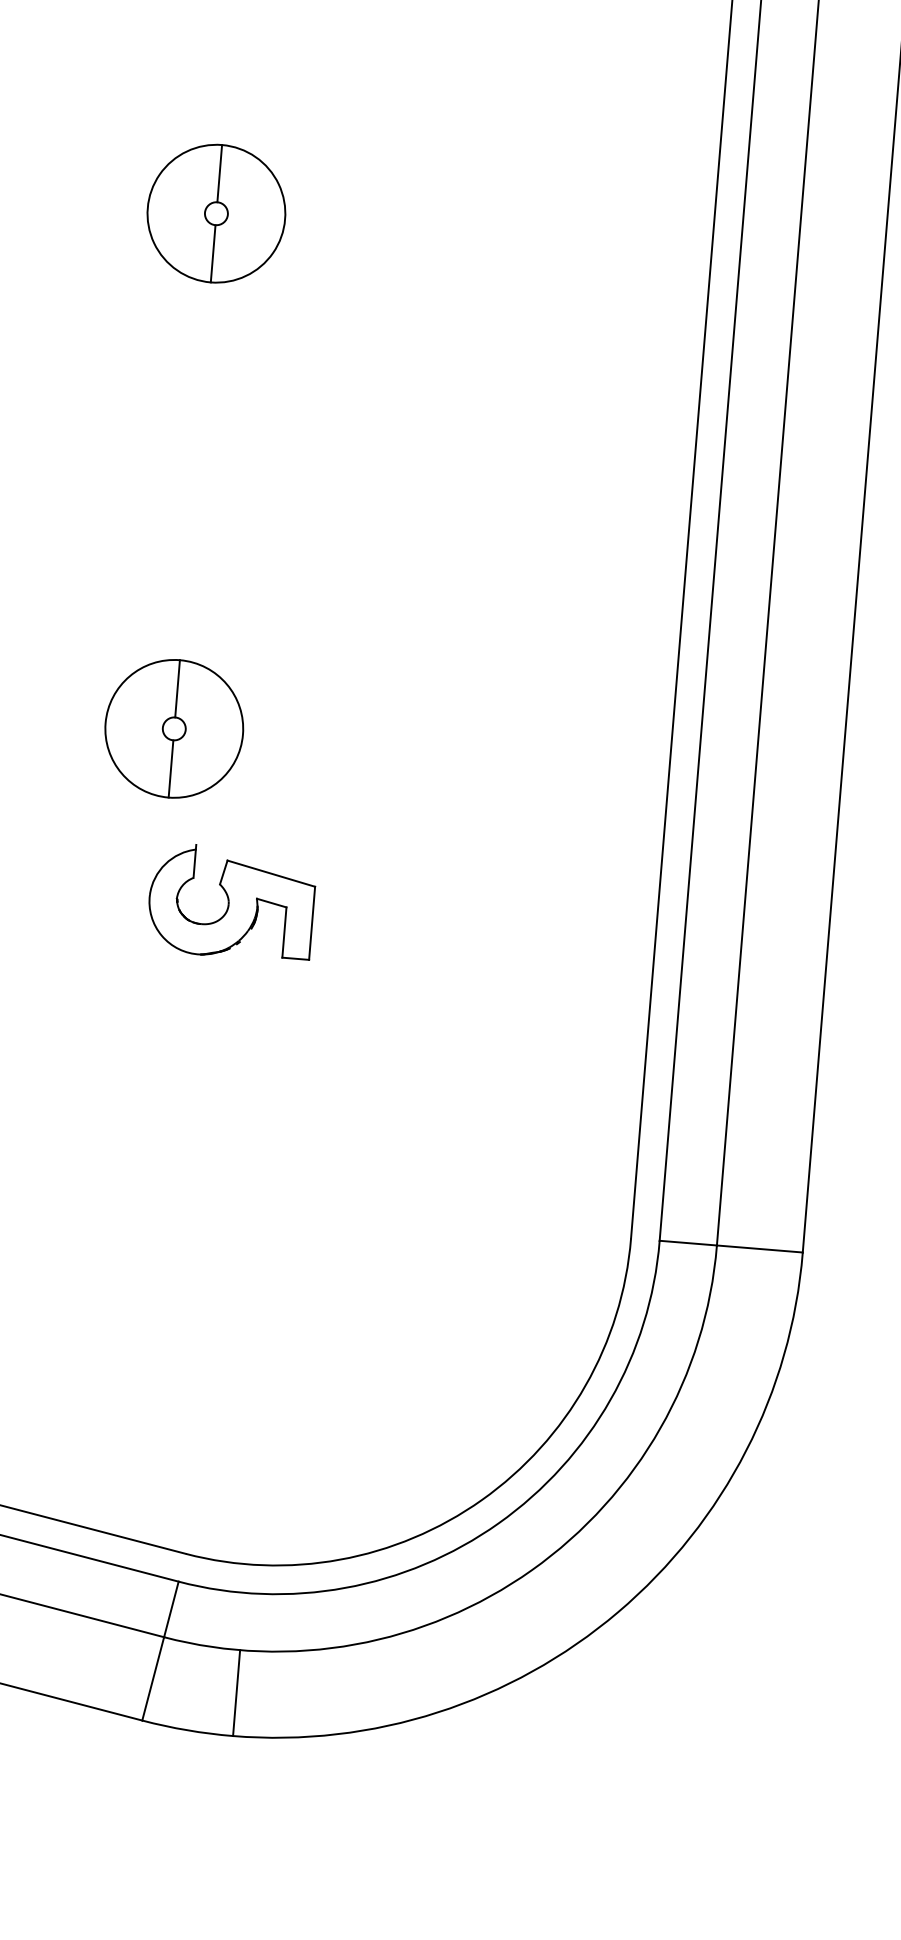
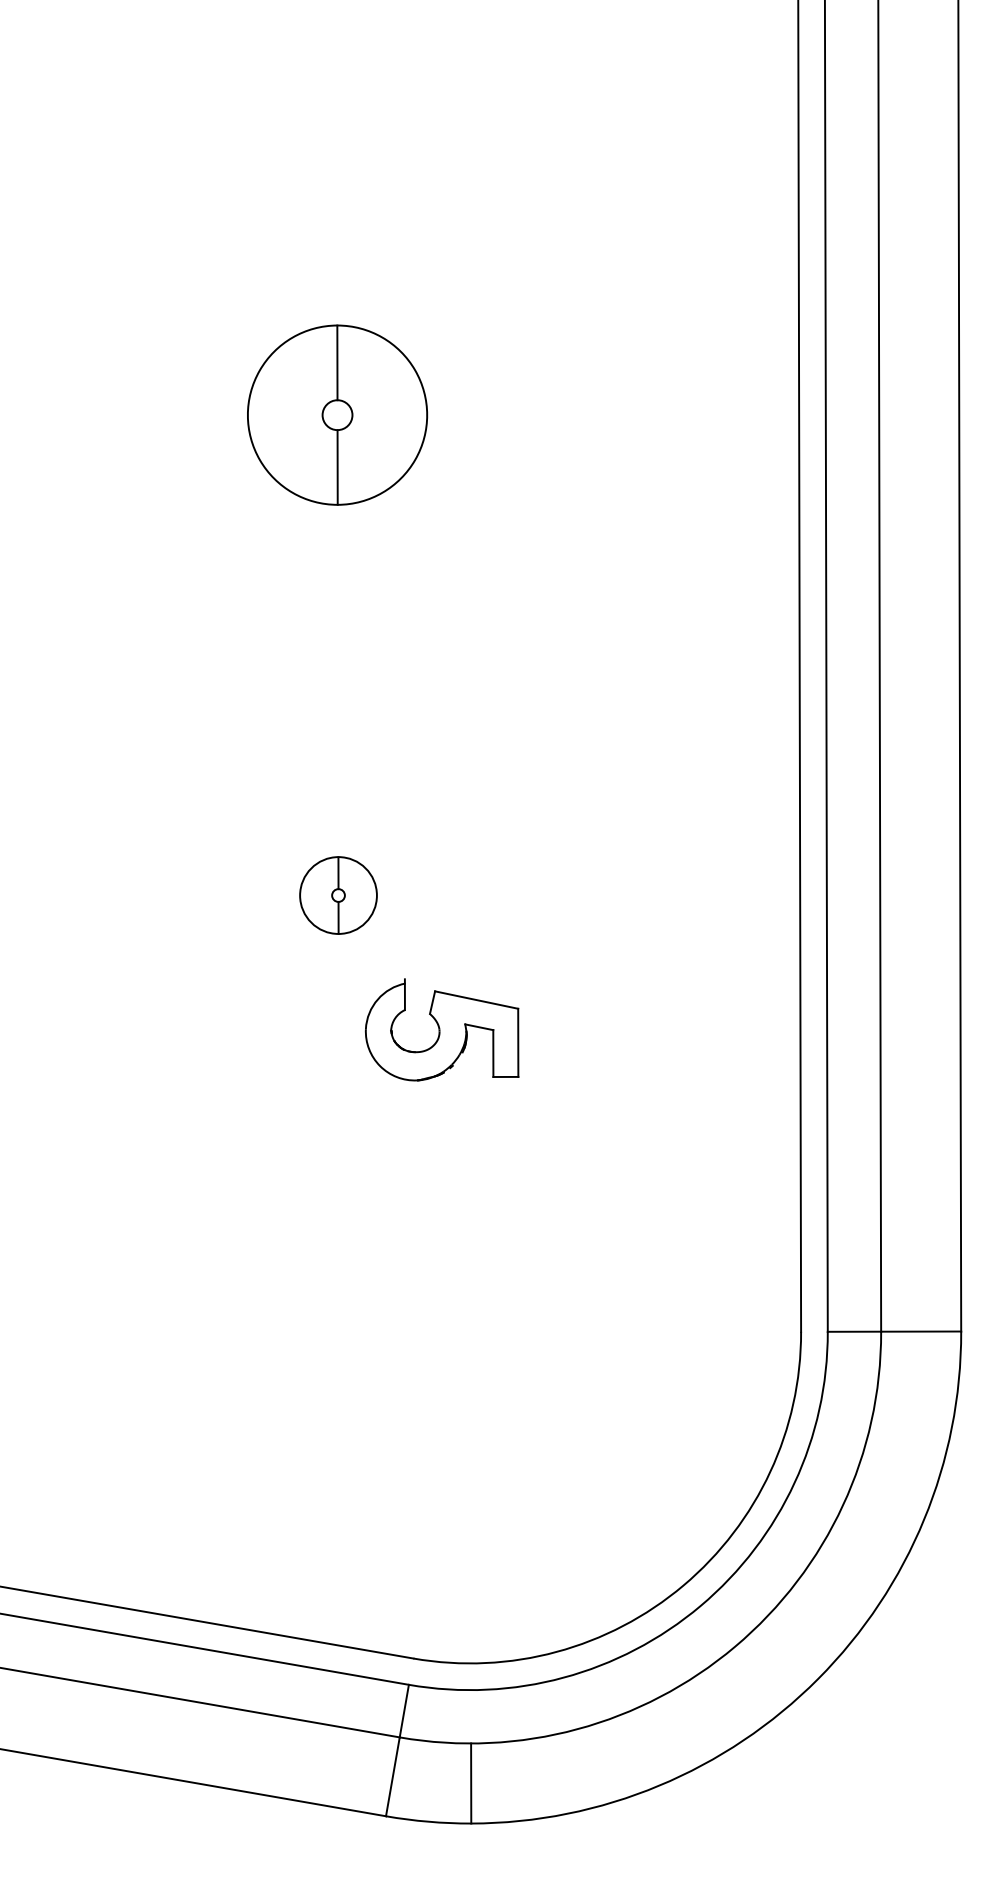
part: (216, 213) -> (337, 415), size x1.4
part: (174, 728) -> (338, 895), size x0.6
part: (230, 902) -> (441, 1029), moved

